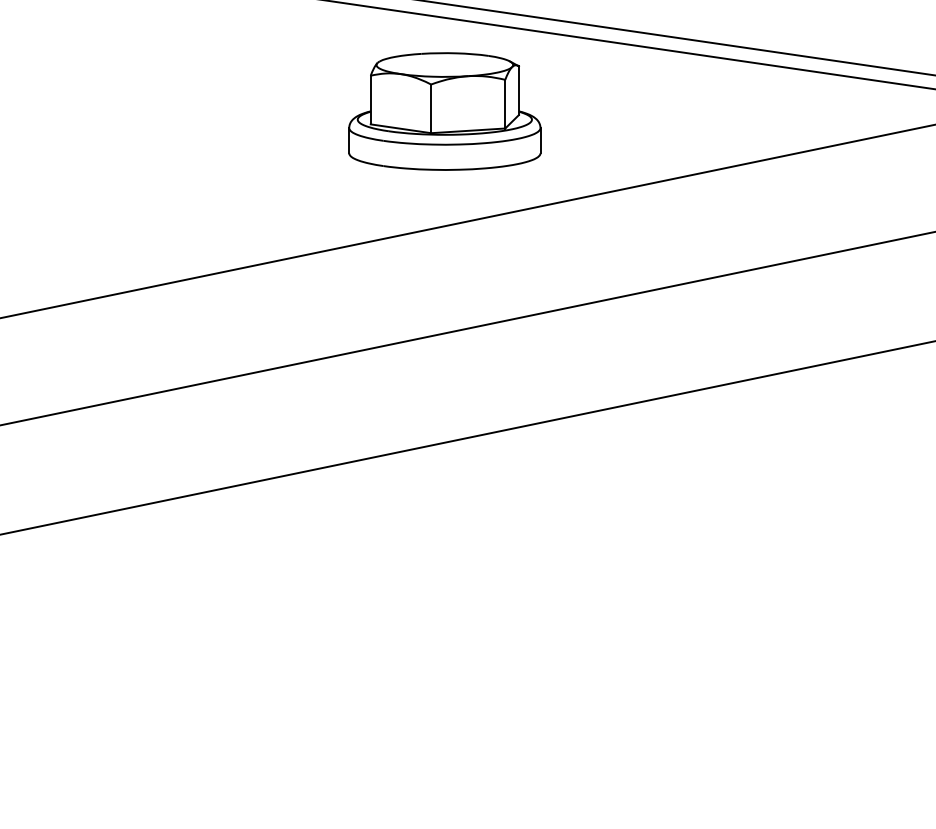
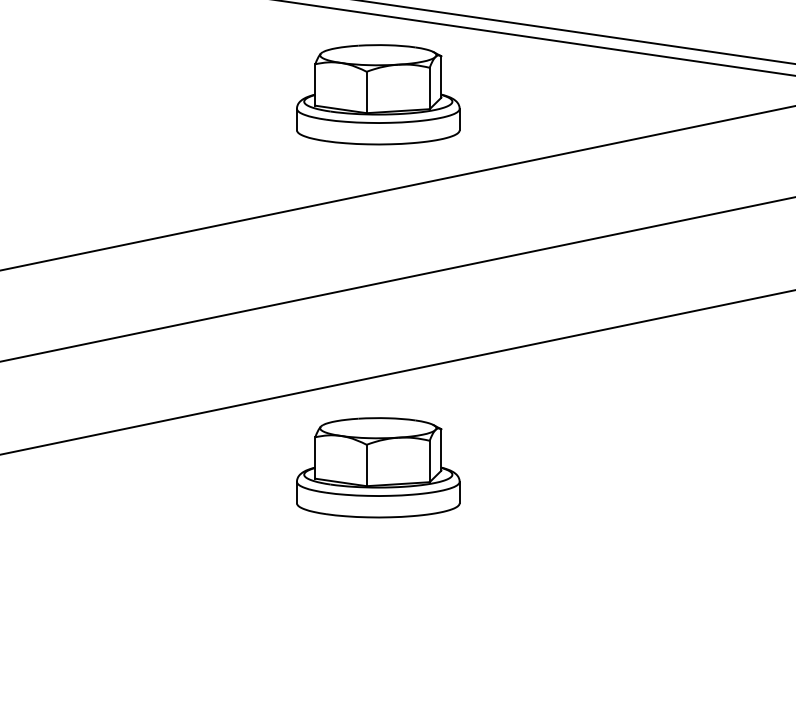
part: (445, 549) -> (378, 467), added

